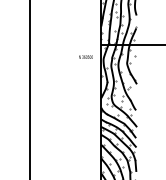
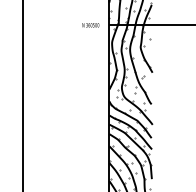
text: (85, 56) -> (90, 24), moved

